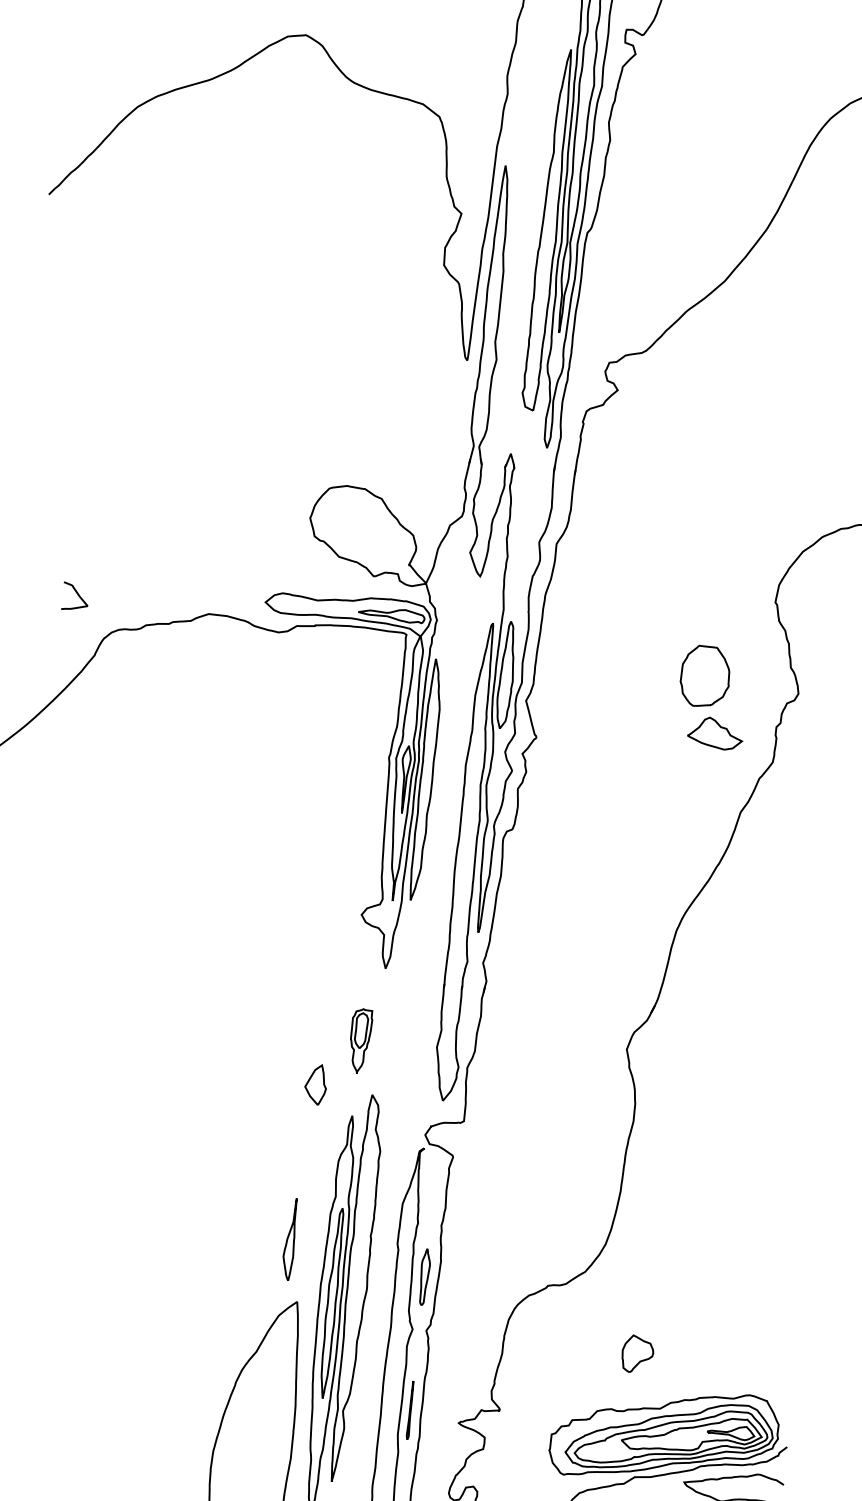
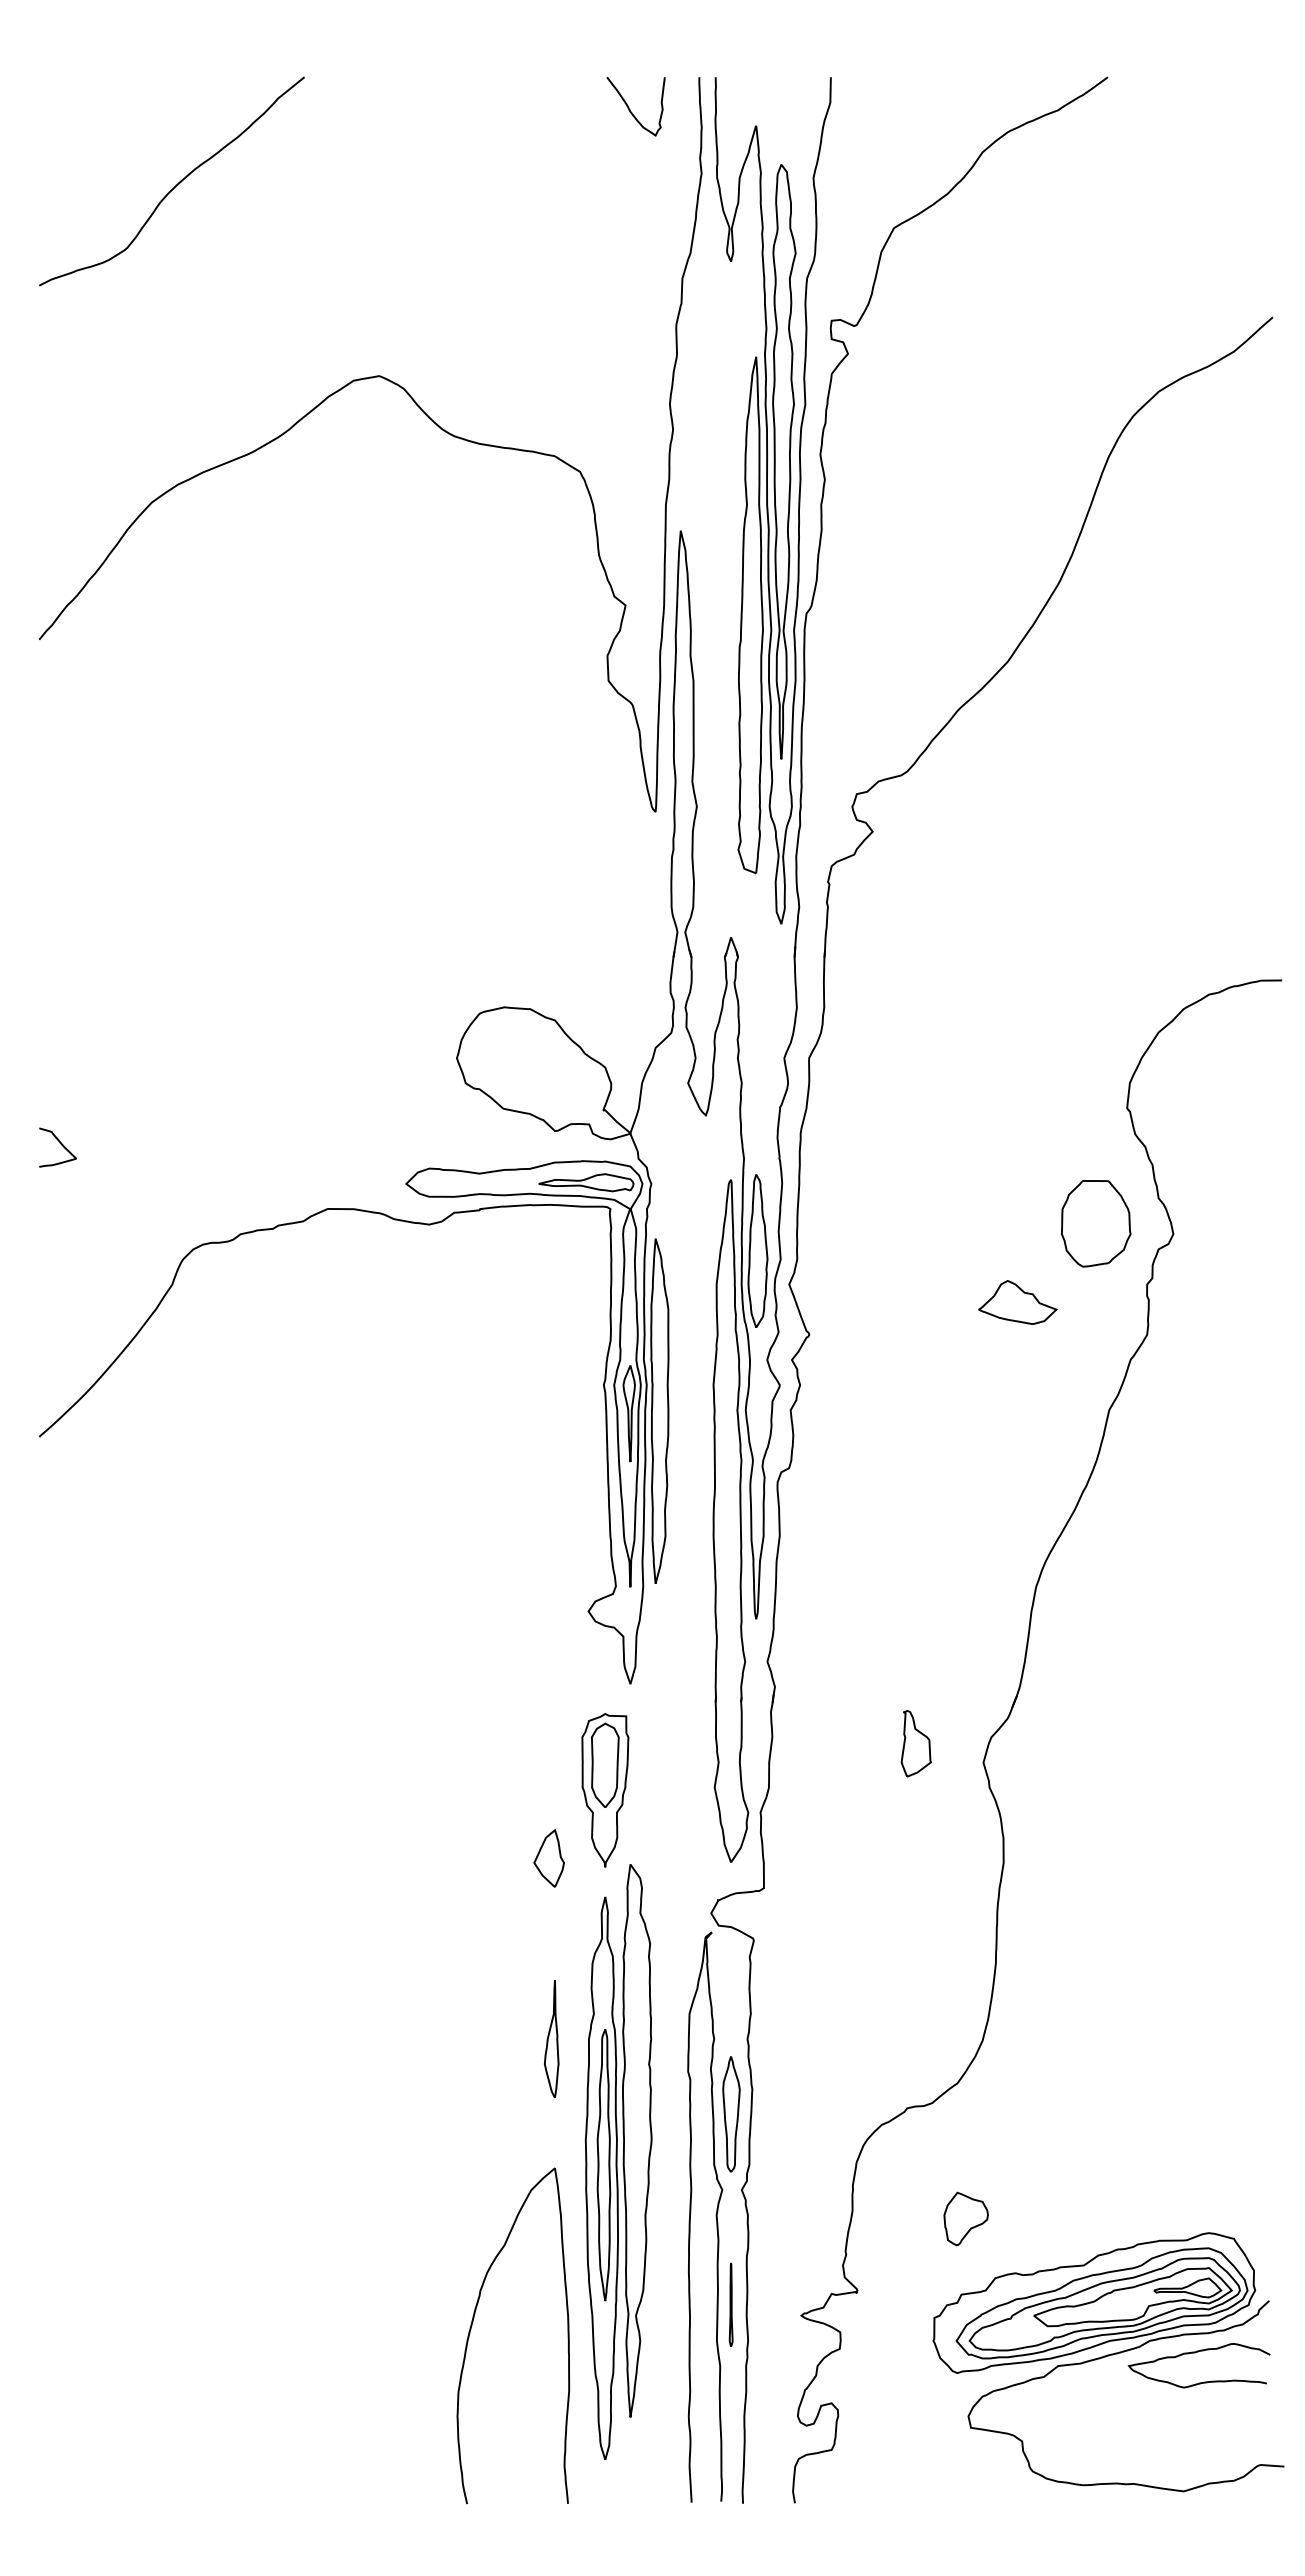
curve: (77, 594) -> (60, 1144), moved
part: (705, 676) -> (1096, 1223), moved
part: (715, 733) -> (1017, 1302), moved
part: (580, 1031) -> (915, 1743), added
part: (360, 1041) -> (605, 1790), size x1.67
part: (289, 1239) -> (551, 2039), moved
part: (424, 1277) -> (731, 2114), size x1.43
part: (637, 1354) -> (965, 2218), moved

